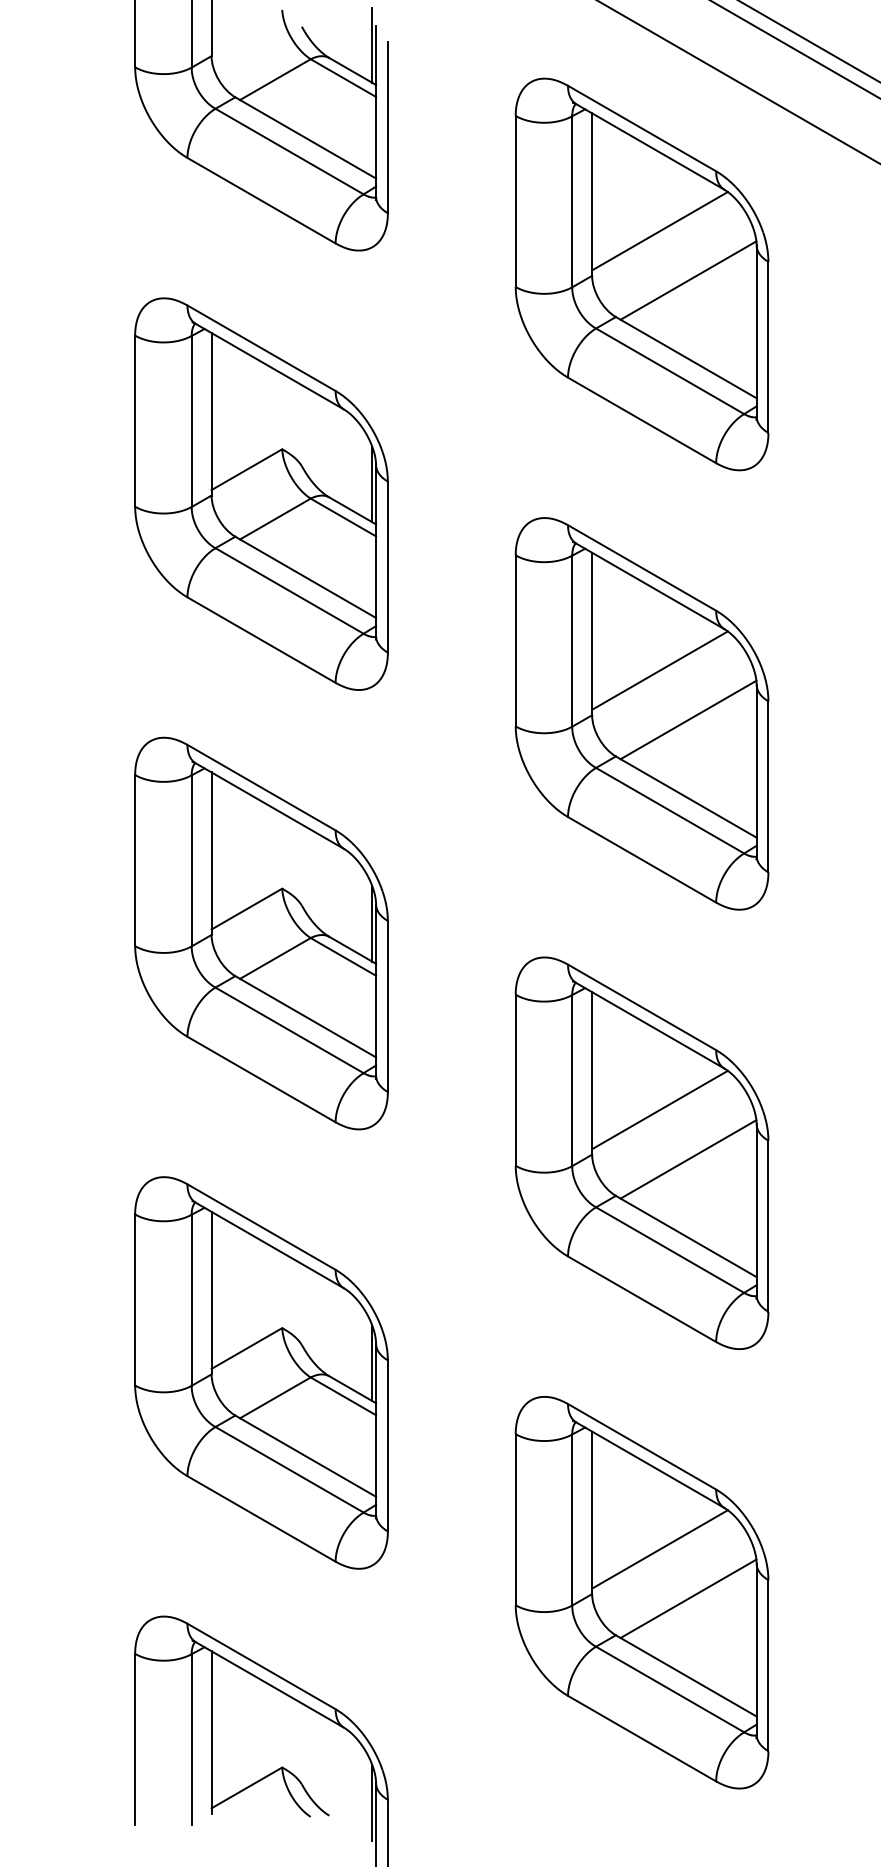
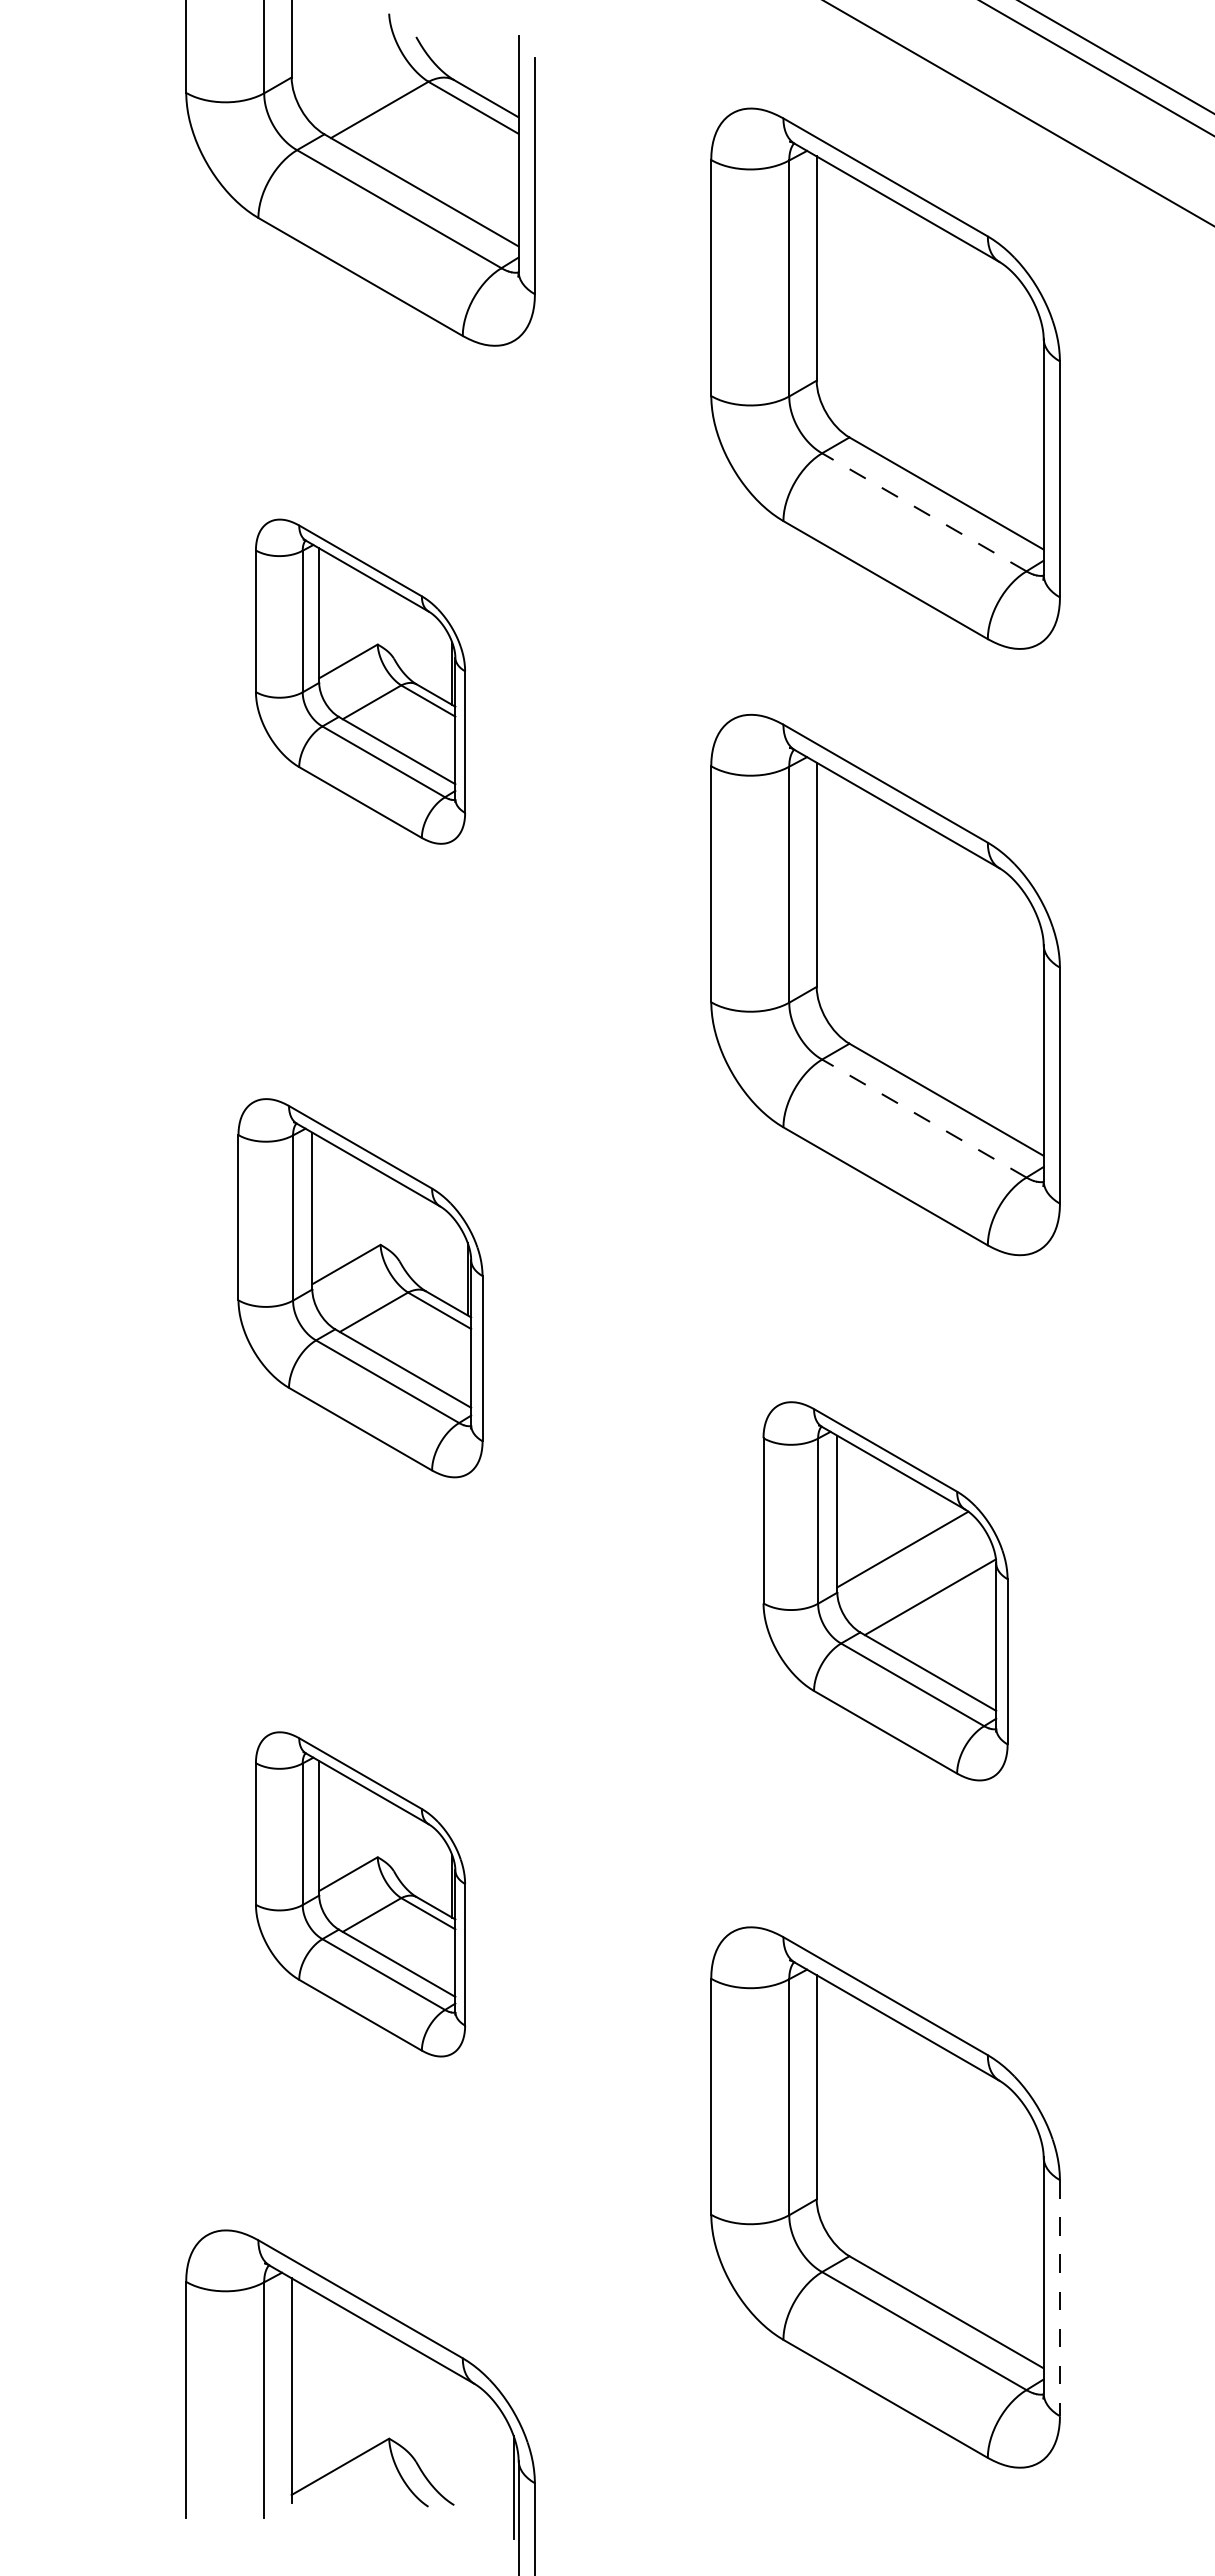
line: (372, 45) -> (513, 62), removed
line: (659, 231) -> (909, 319), removed
line: (688, 280) -> (949, 387), removed
line: (669, 371) -> (923, 512), solid -> dashed
part: (261, 493) -> (360, 681), size x0.6
line: (659, 670) -> (909, 925), removed
line: (688, 720) -> (949, 993), removed
line: (669, 810) -> (923, 1118), solid -> dashed
part: (261, 933) -> (360, 1288), size x0.7
part: (641, 1153) -> (885, 1591), size x0.7
part: (261, 1373) -> (360, 1894), size x0.6
line: (659, 1549) -> (909, 2137), removed
line: (688, 1598) -> (949, 2205), removed
line: (768, 1665) -> (1059, 2298), solid -> dashed

